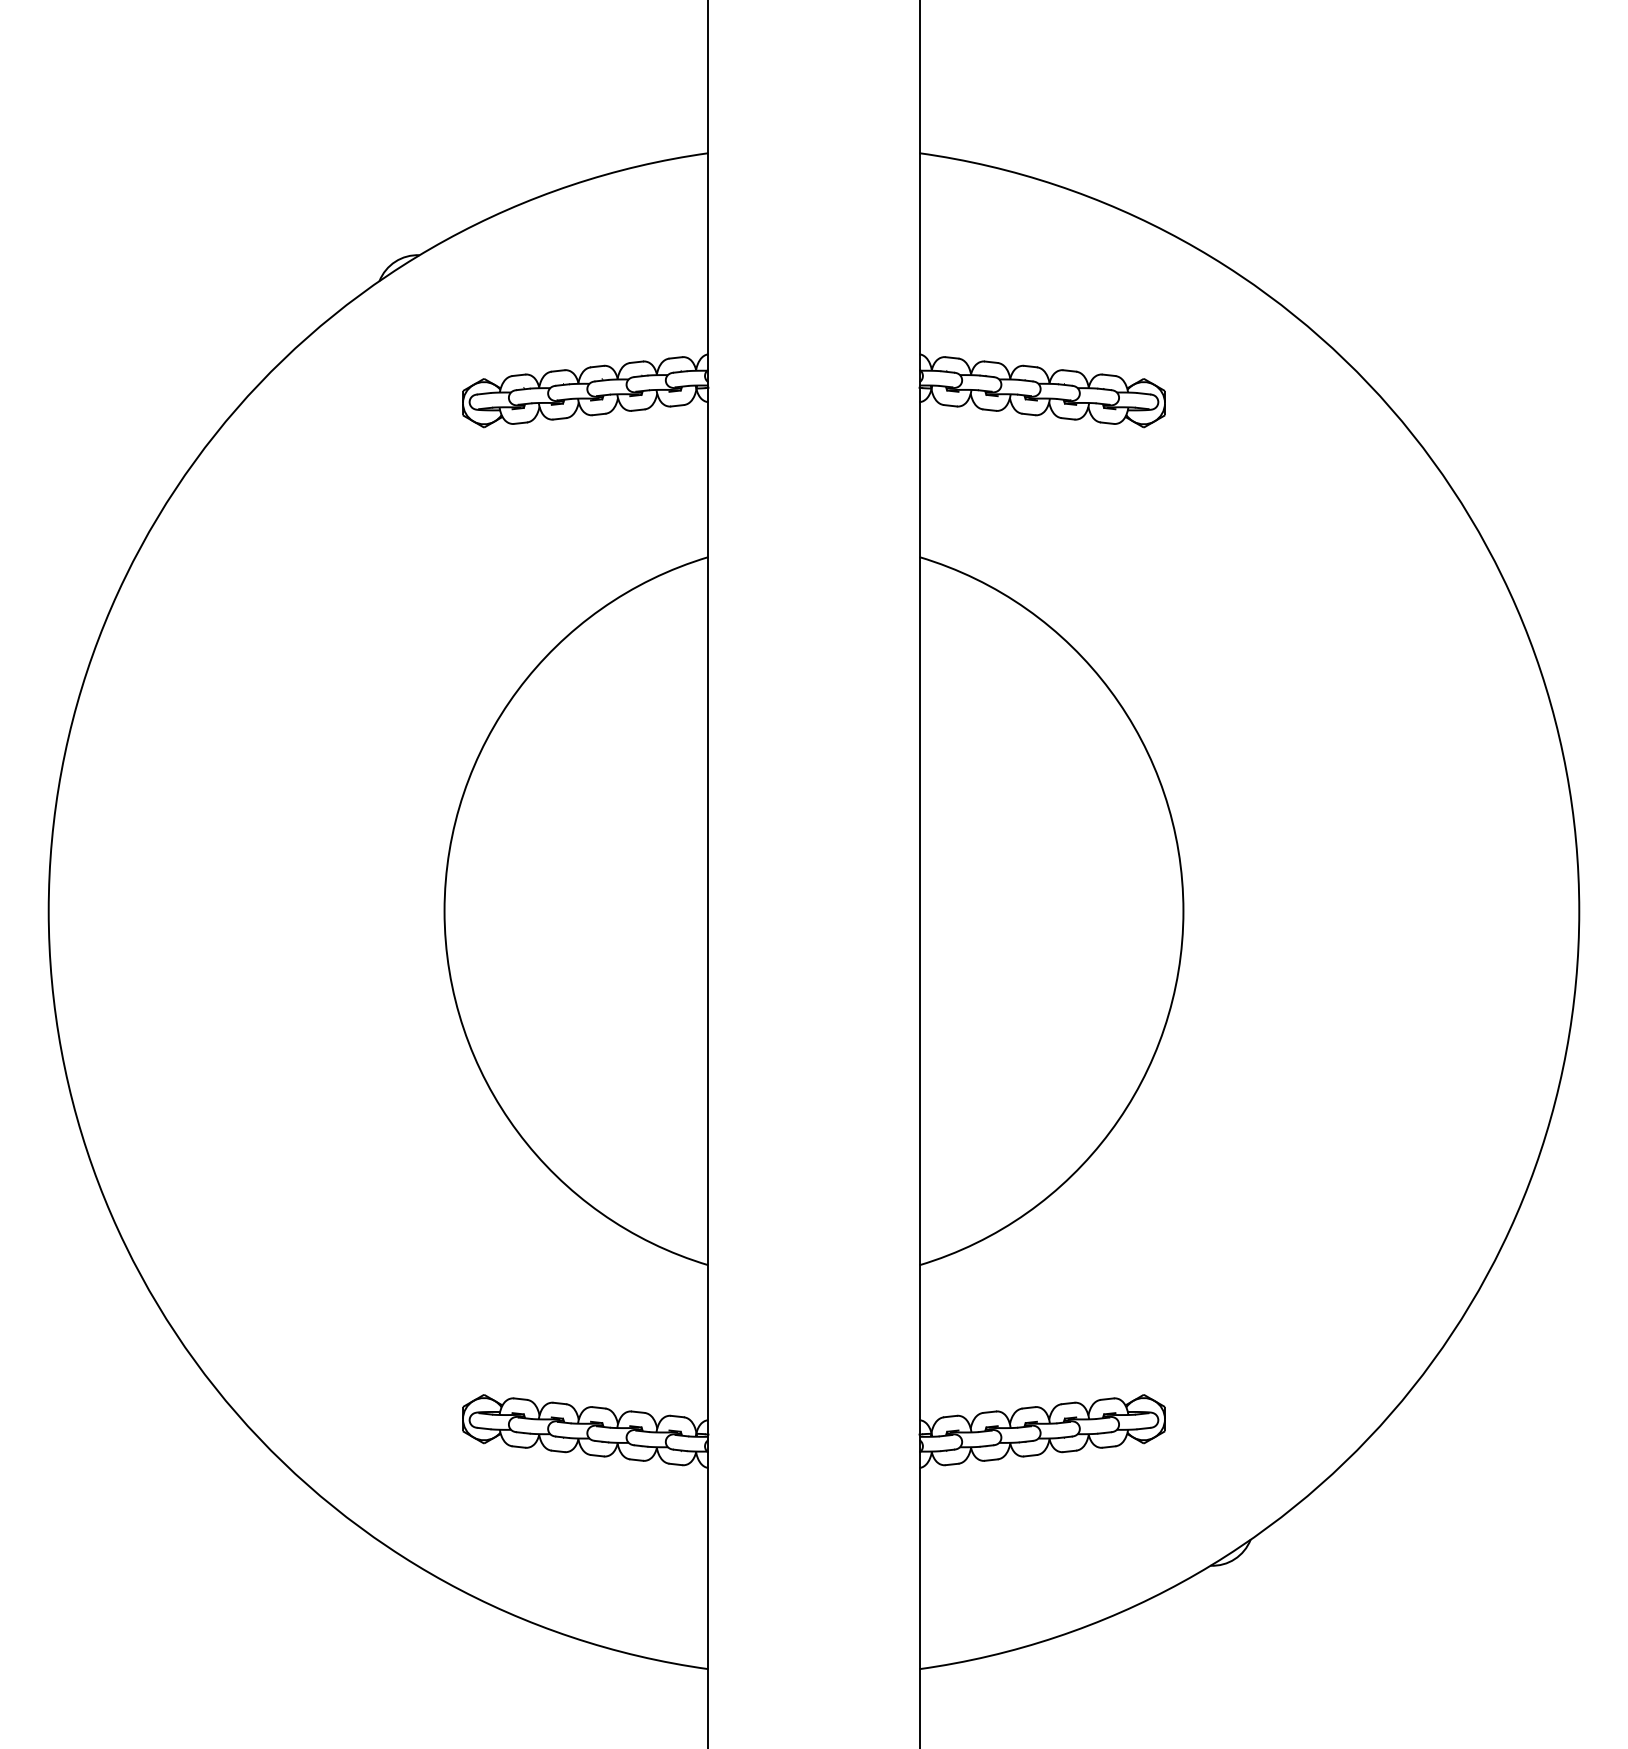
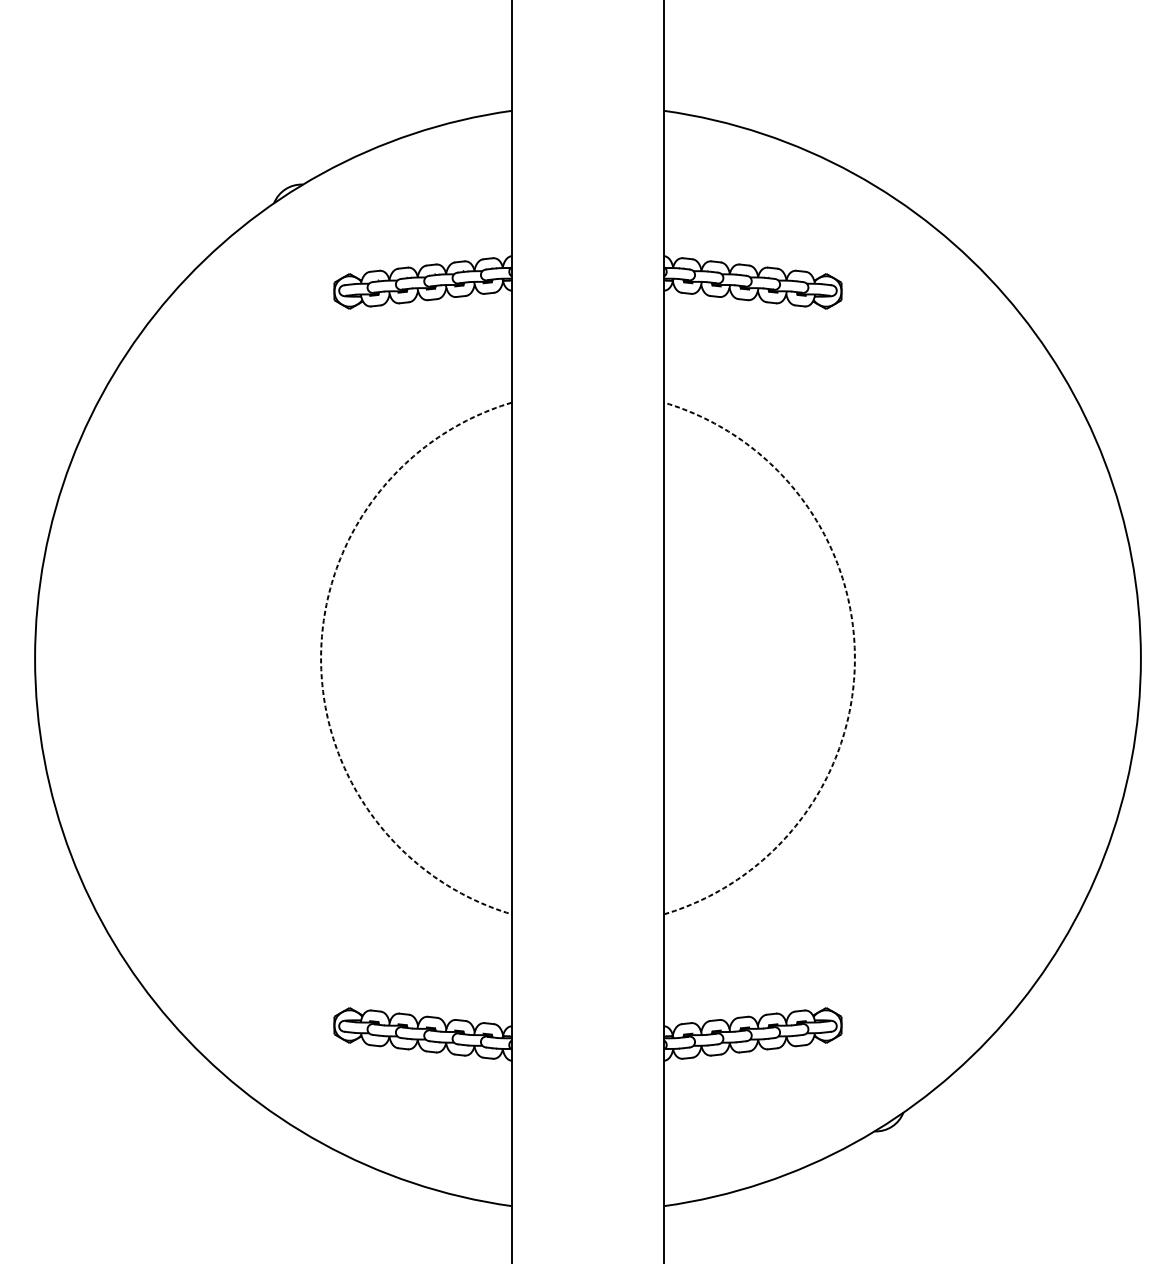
arc: (444, 911) -> (321, 658), solid -> dashed
arc: (1183, 911) -> (854, 658), solid -> dashed

